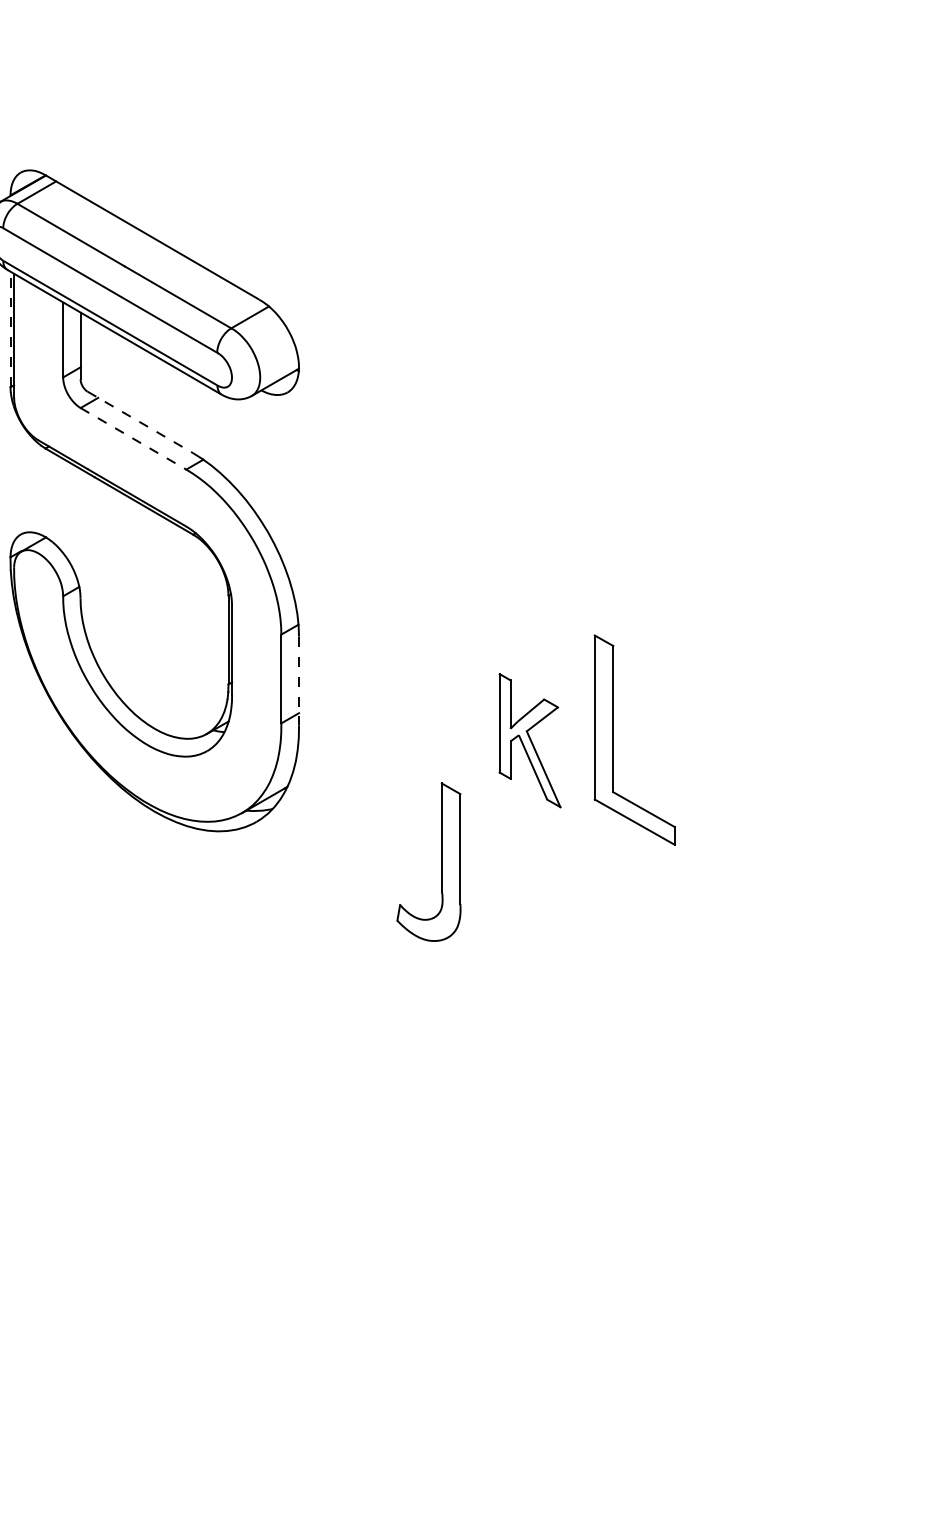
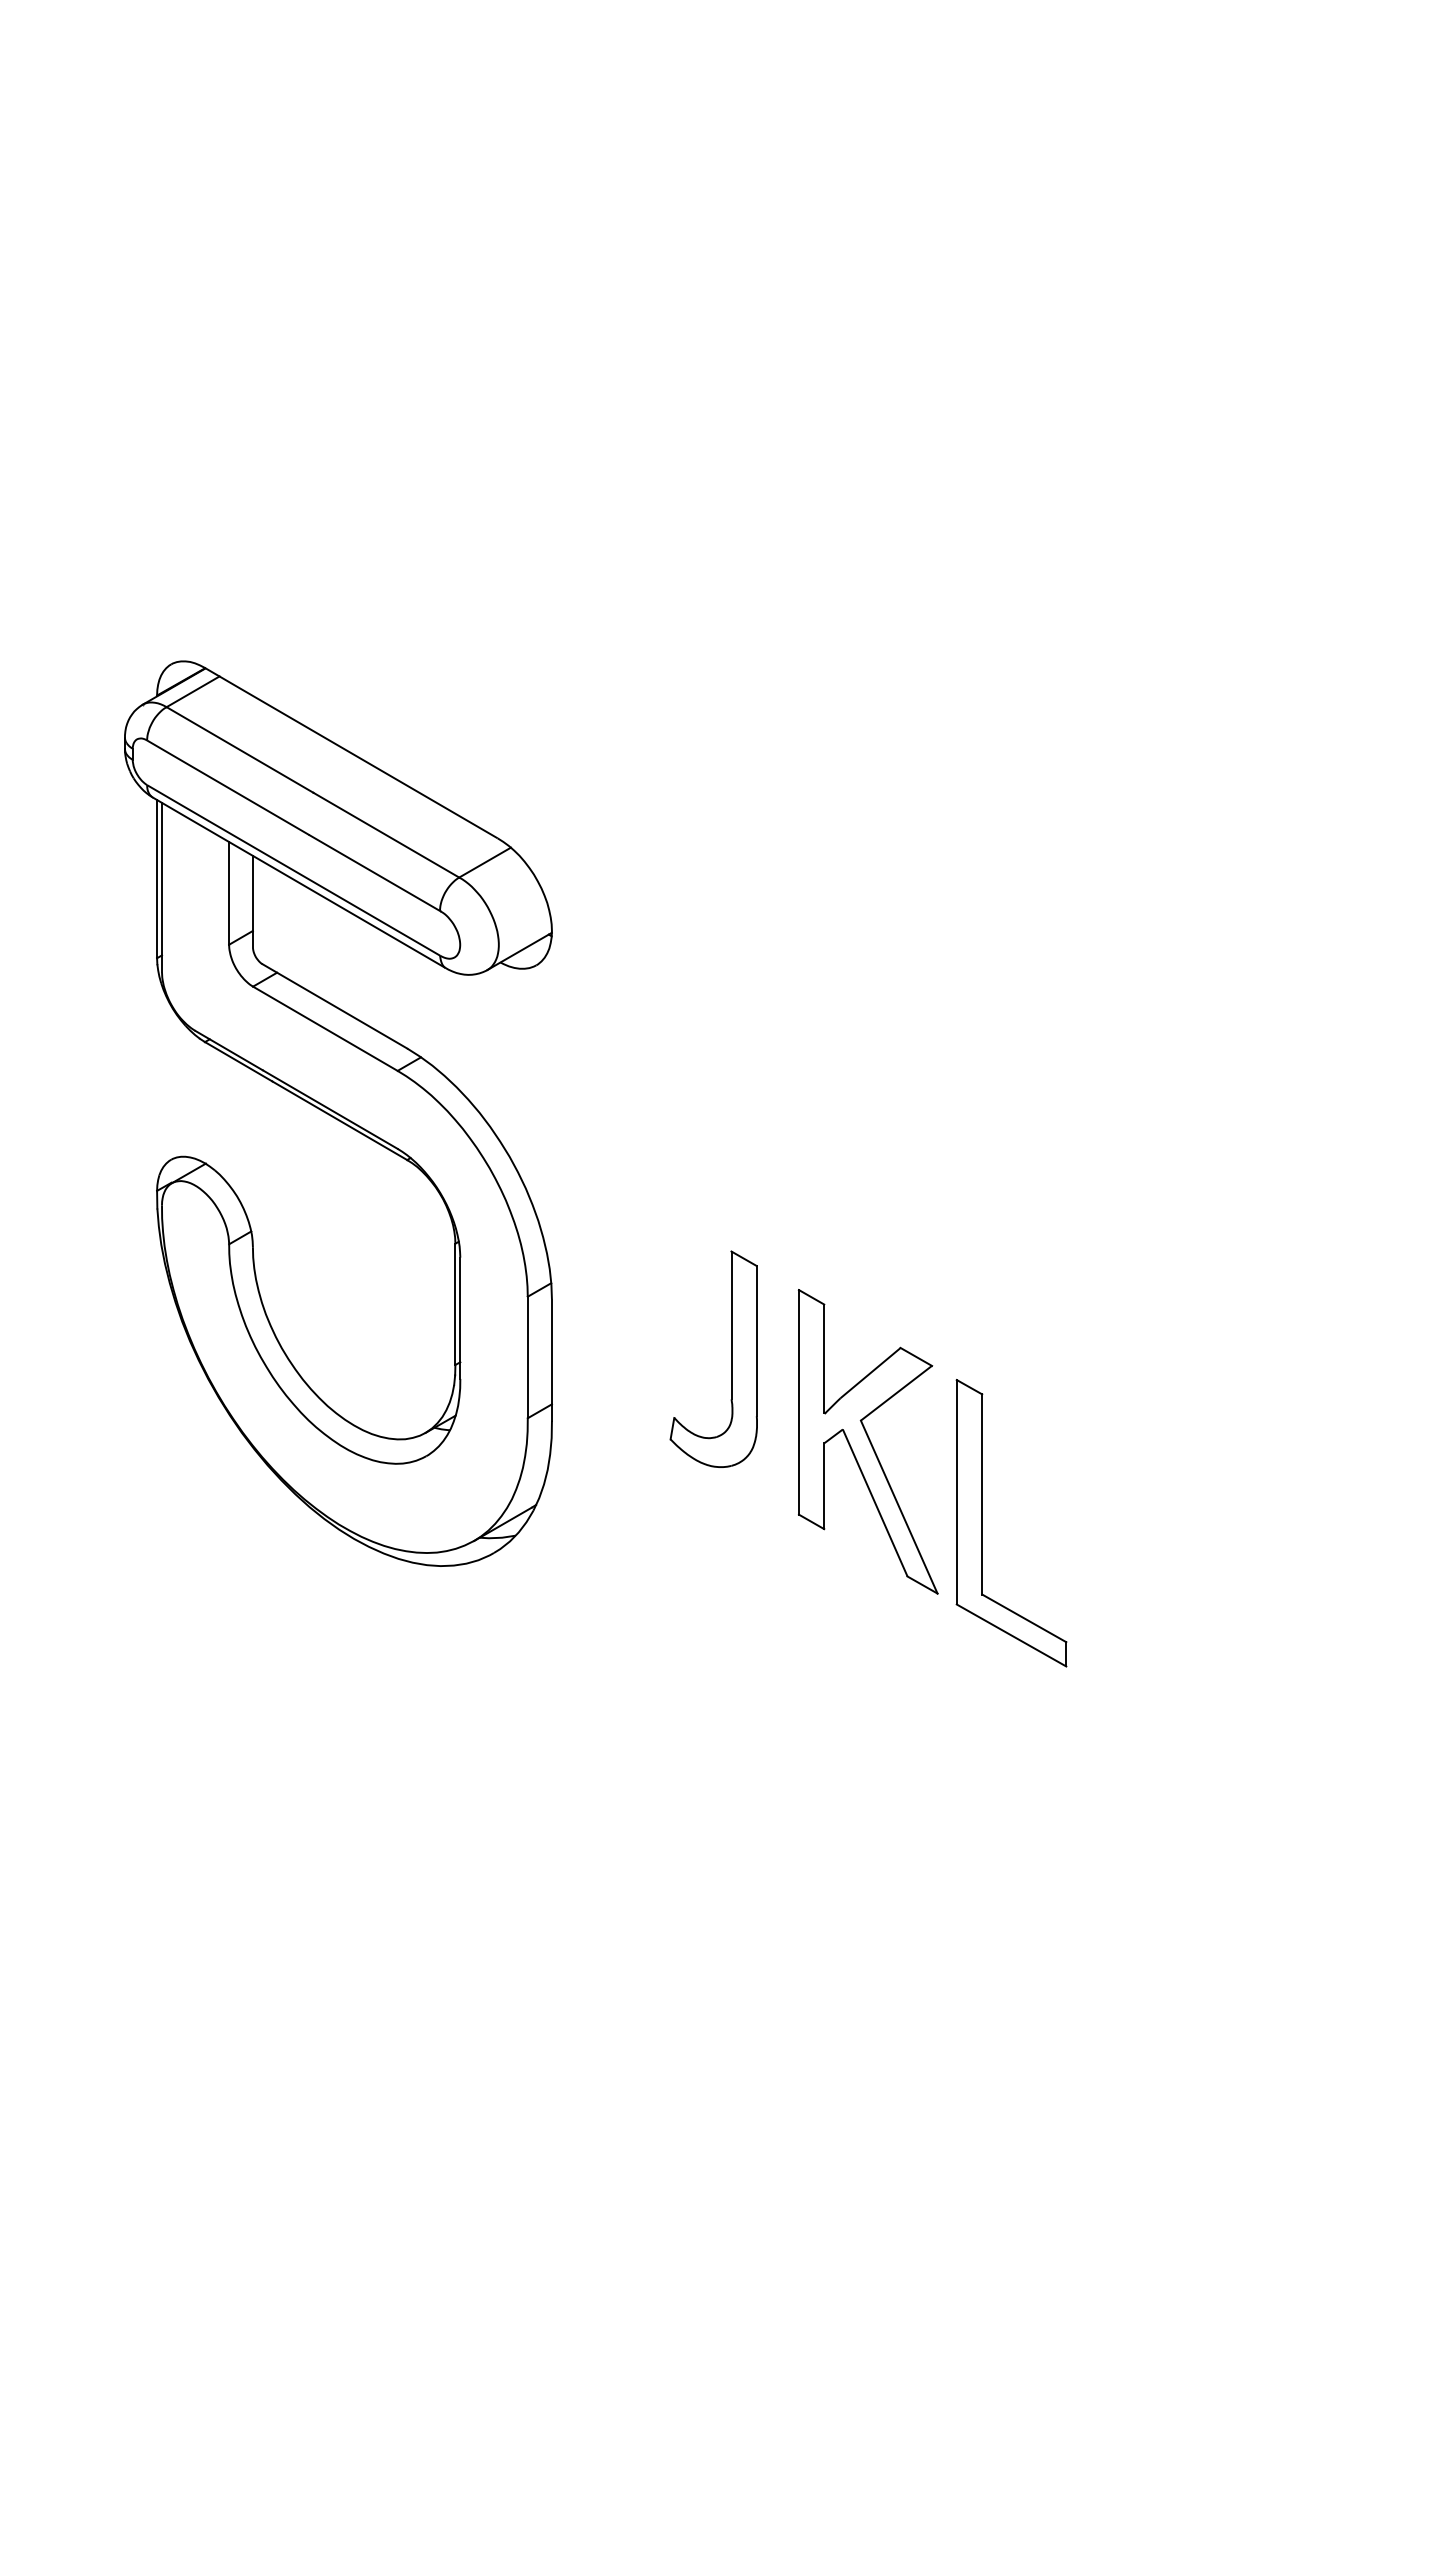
line: (10, 329) -> (157, 878), dashed -> solid
line: (140, 422) -> (334, 1006), dashed -> solid
line: (133, 438) -> (325, 1028), dashed -> solid
line: (298, 681) -> (551, 1360), dashed -> solid
part: (529, 740) -> (867, 1441), size x1.67
part: (613, 740) -> (982, 1523), moved
part: (441, 861) -> (731, 1358), moved

